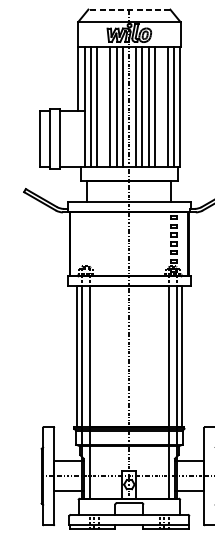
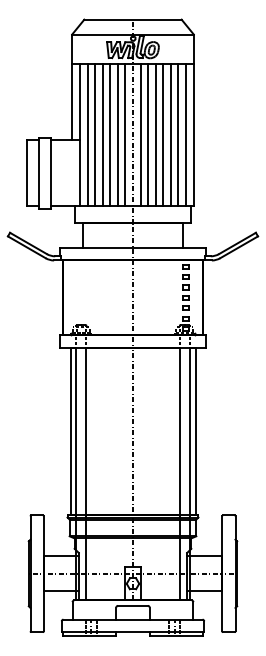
line: (129, 9) -> (133, 19), dashed -> solid
line: (103, 106) -> (102, 134), added
line: (160, 106) -> (170, 134), added

